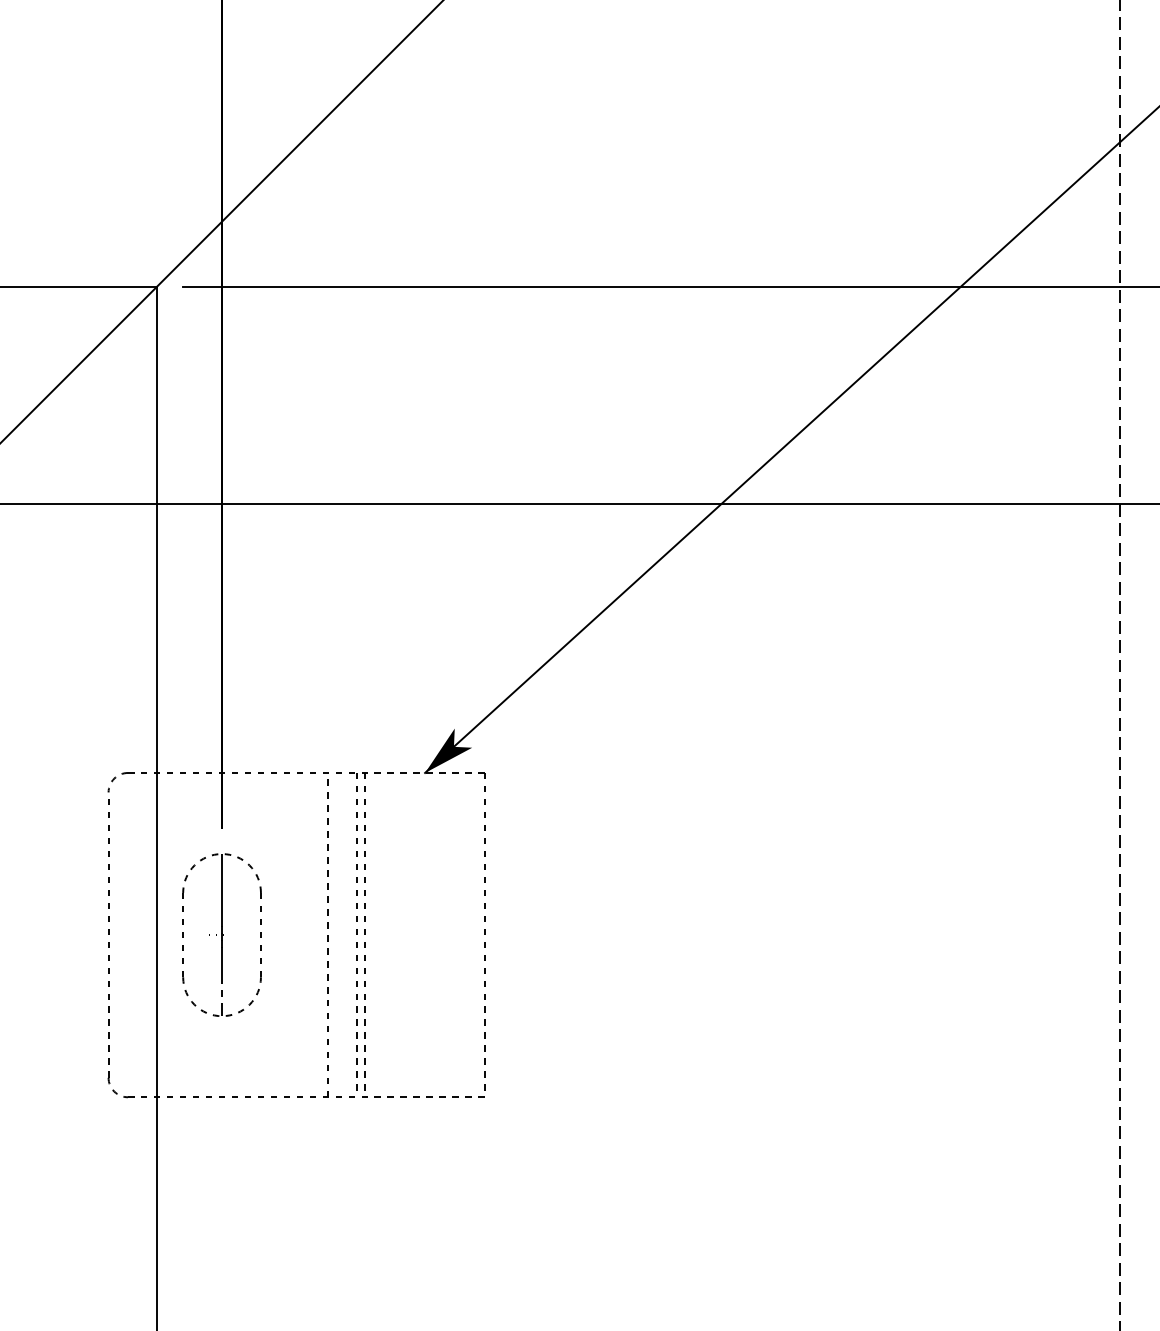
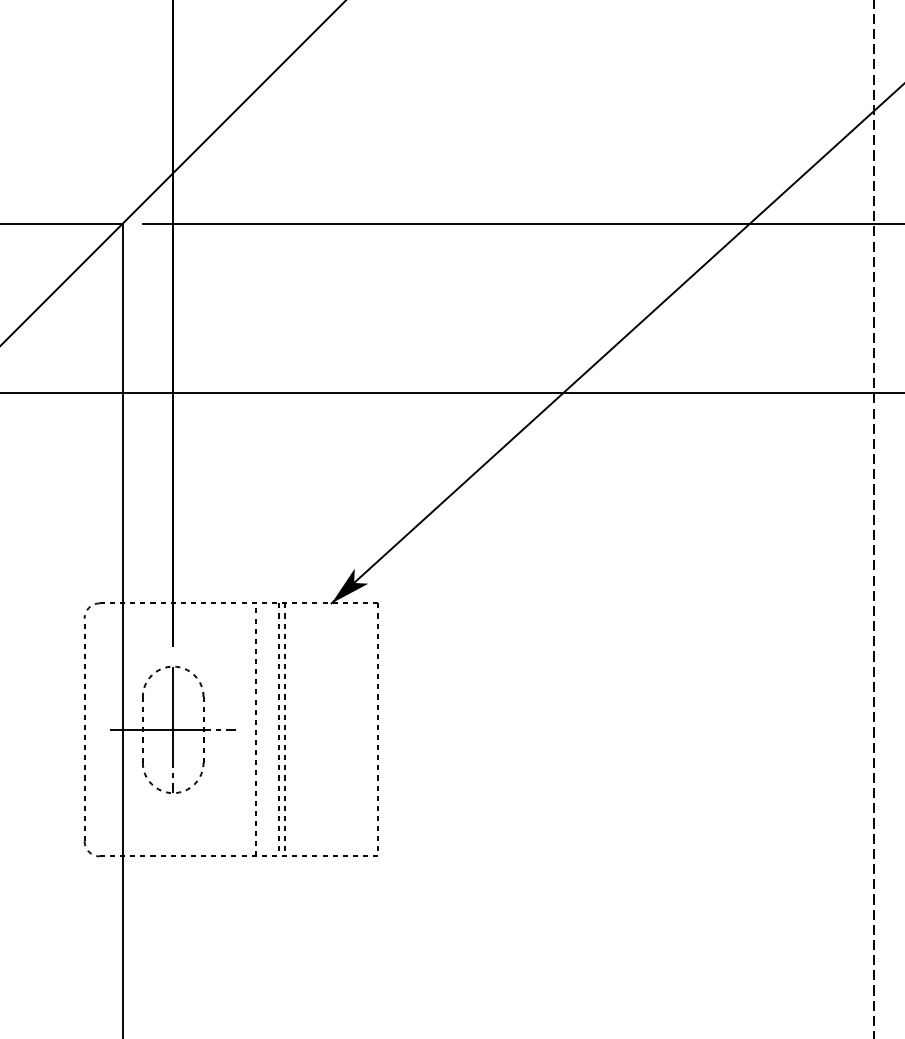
line: (221, 935) -> (172, 730), added

